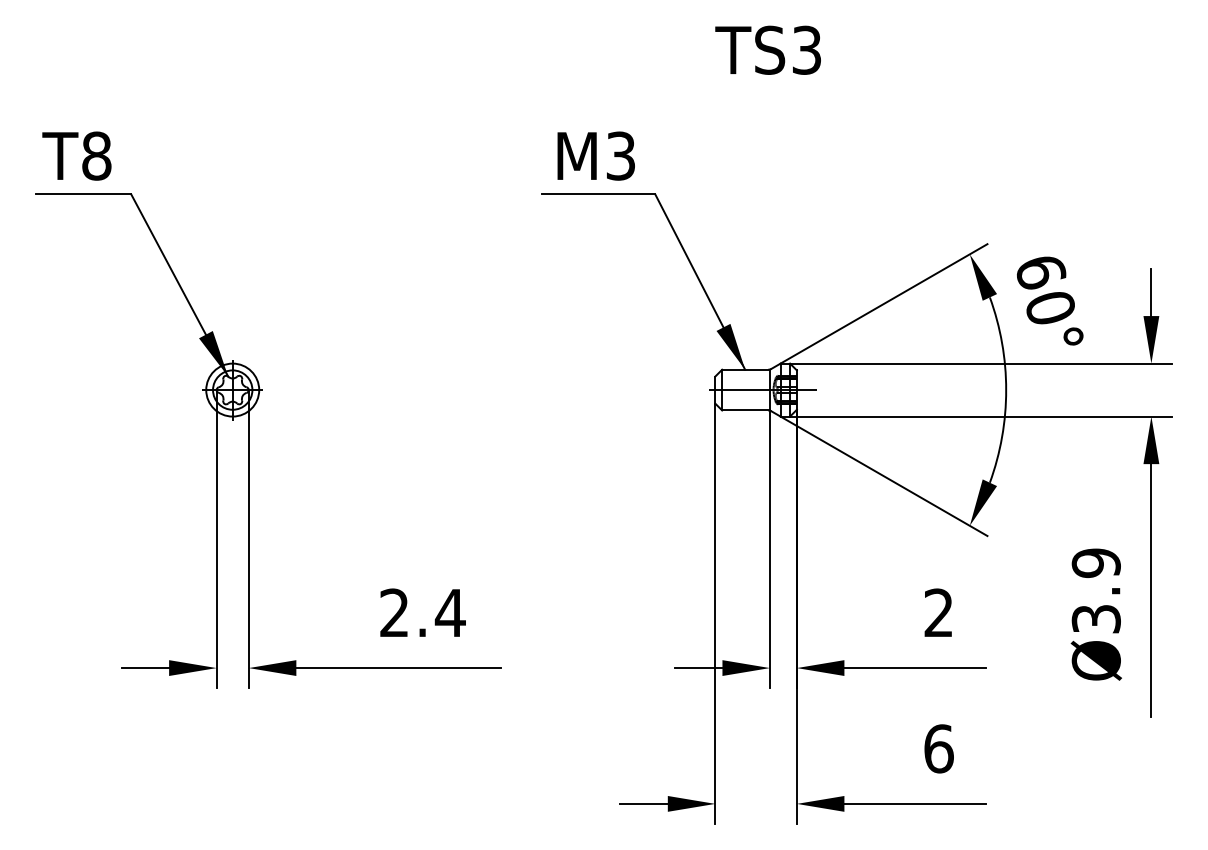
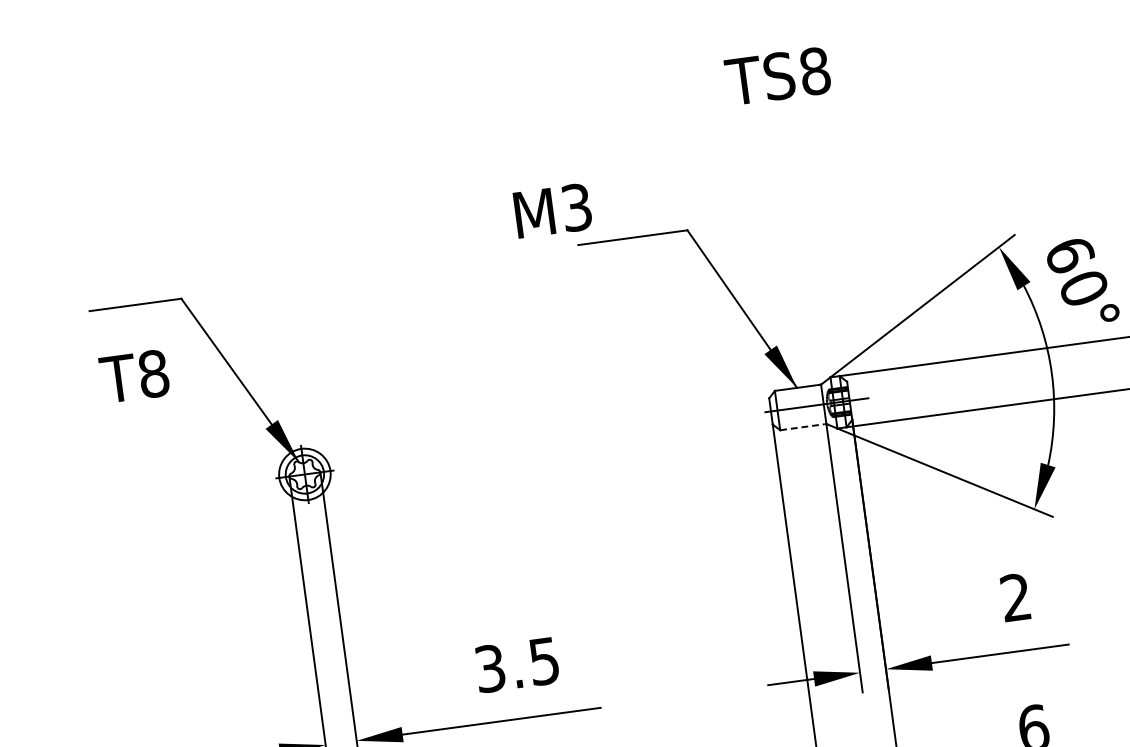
text: (806, 49) -> (814, 70), TS3 -> TS8
text: (76, 155) -> (134, 376), moved
text: (595, 155) -> (552, 210), moved
line: (745, 410) -> (802, 427), solid -> dashed
text: (422, 612) -> (517, 664), 2.4 -> 3.5

